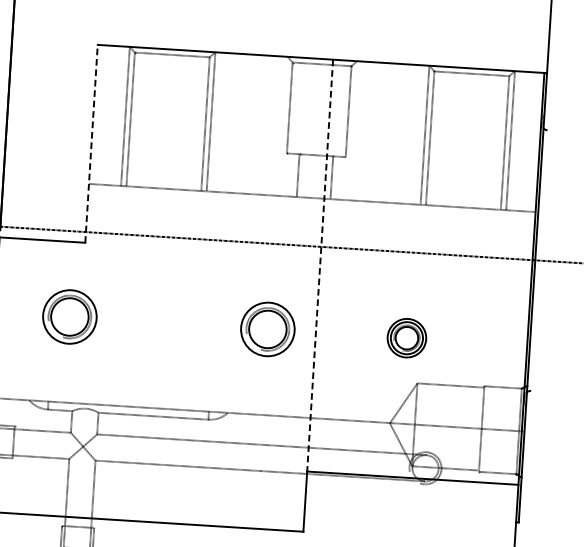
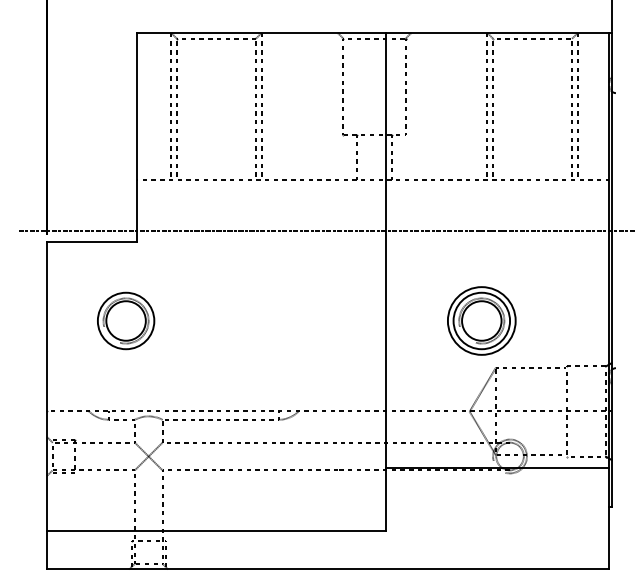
line: (91, 143) -> (137, 137), dashed -> solid
line: (319, 265) -> (385, 250), dashed -> solid
part: (268, 329) -> (335, 320), removed
part: (406, 337) -> (481, 320), size x1.67

